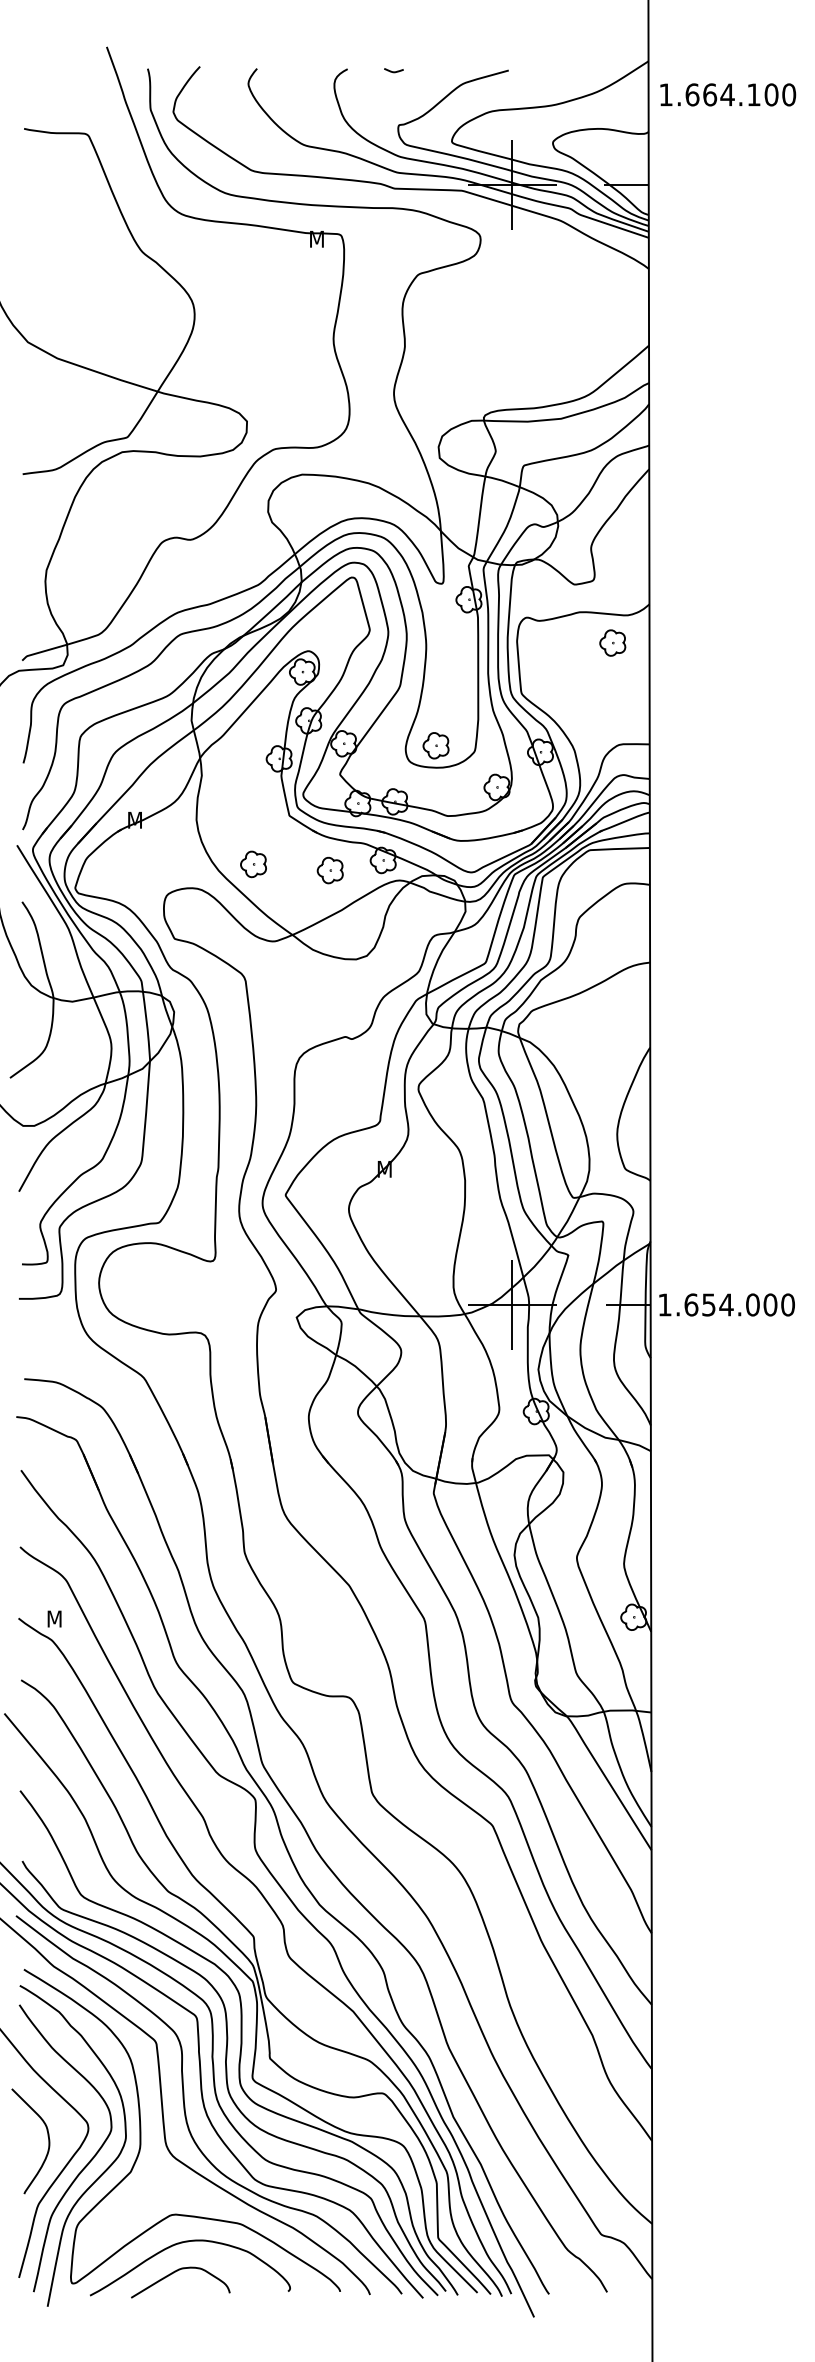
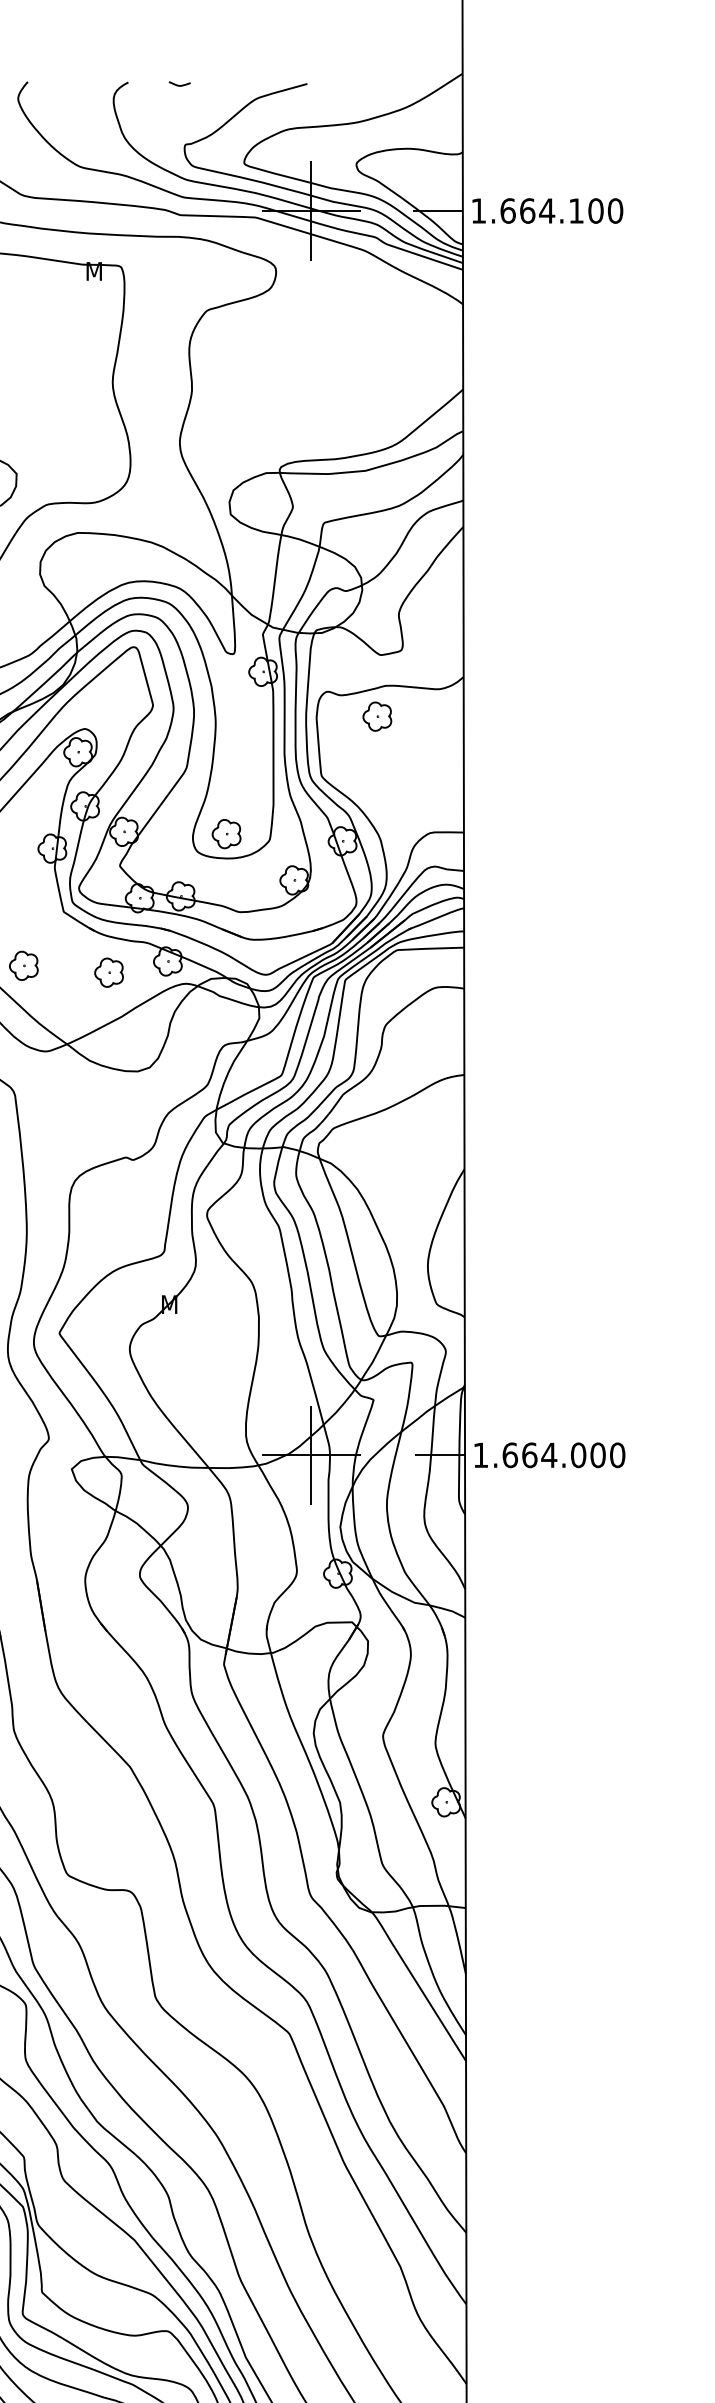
text: (728, 94) -> (548, 210), moved
part: (612, 642) -> (377, 716), moved
text: (708, 1304) -> (529, 1454), 1.654.000 -> 1.664.000

